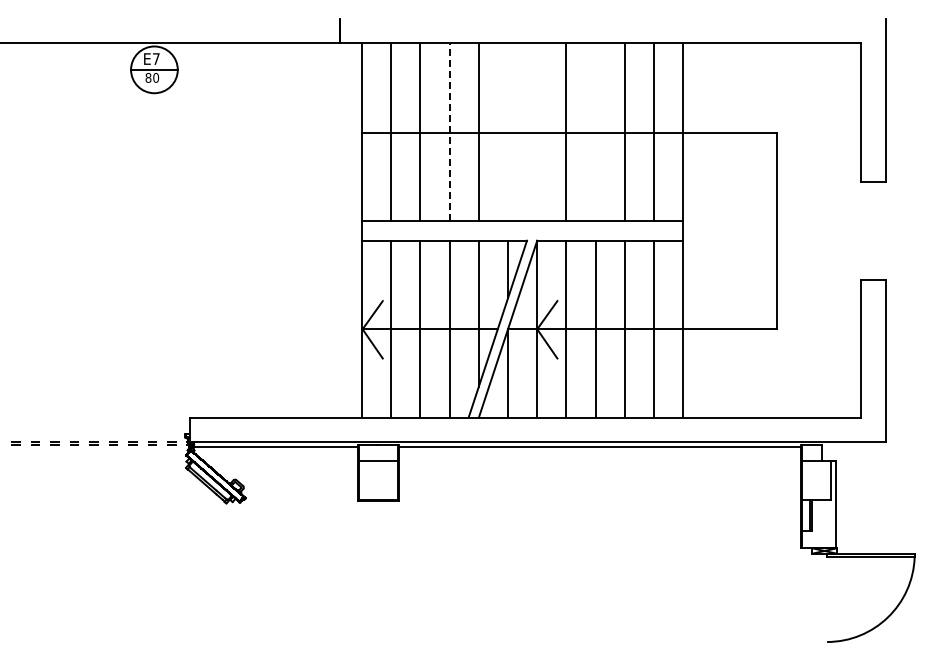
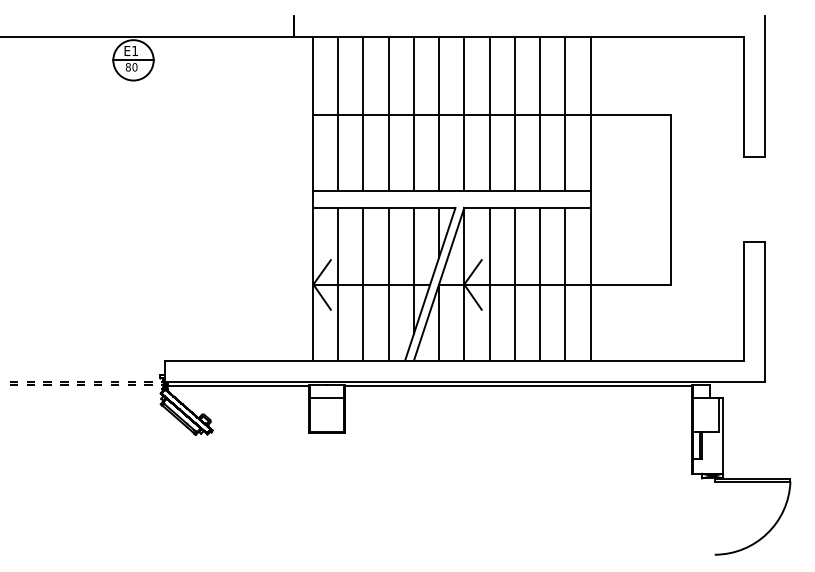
text: (156, 58) -> (135, 50), E7 -> E1
line: (449, 132) -> (388, 114), dashed -> solid
line: (508, 132) -> (439, 114), added
line: (537, 132) -> (464, 114), added
line: (595, 132) -> (514, 114), added

